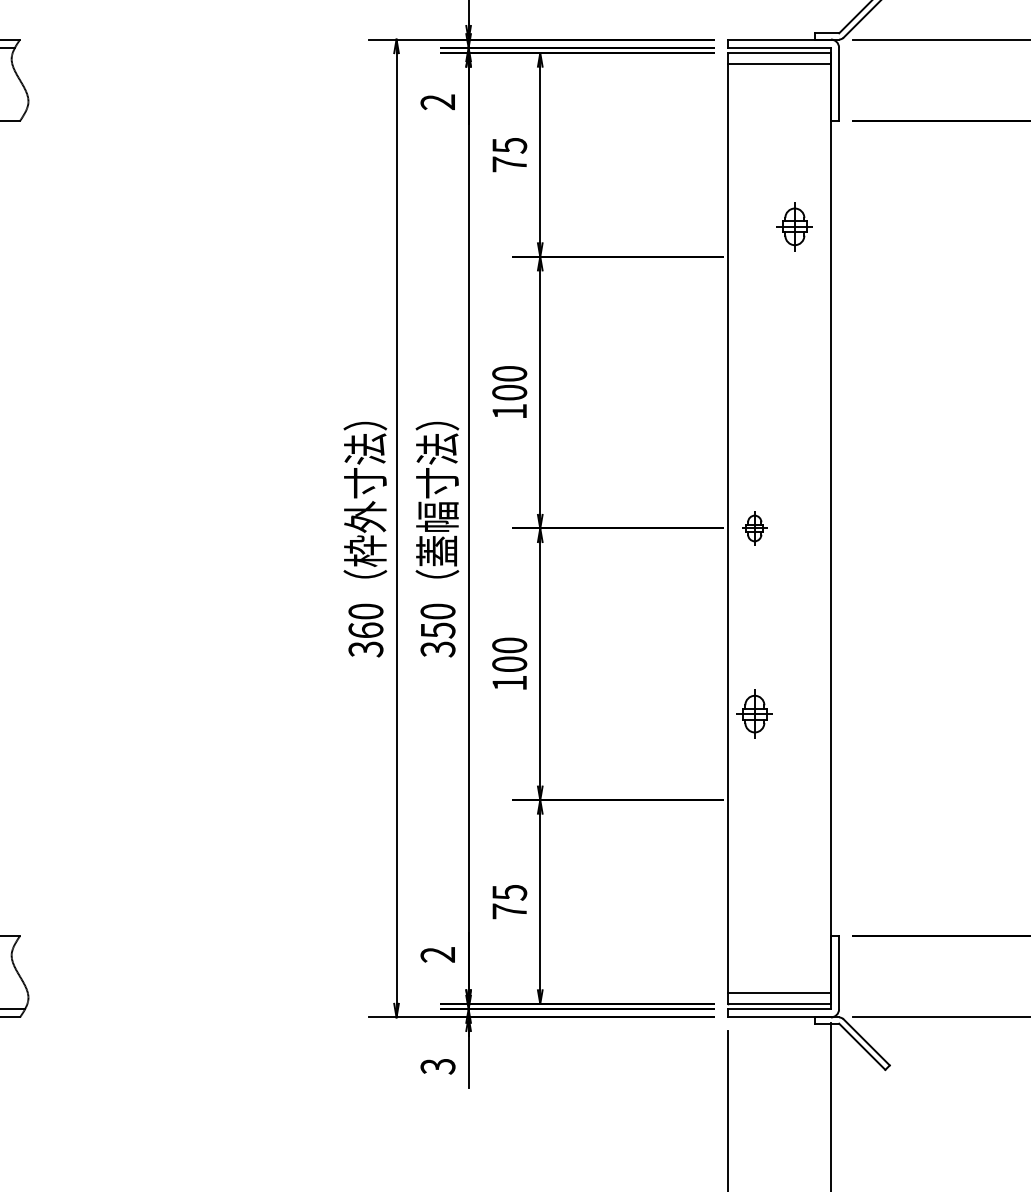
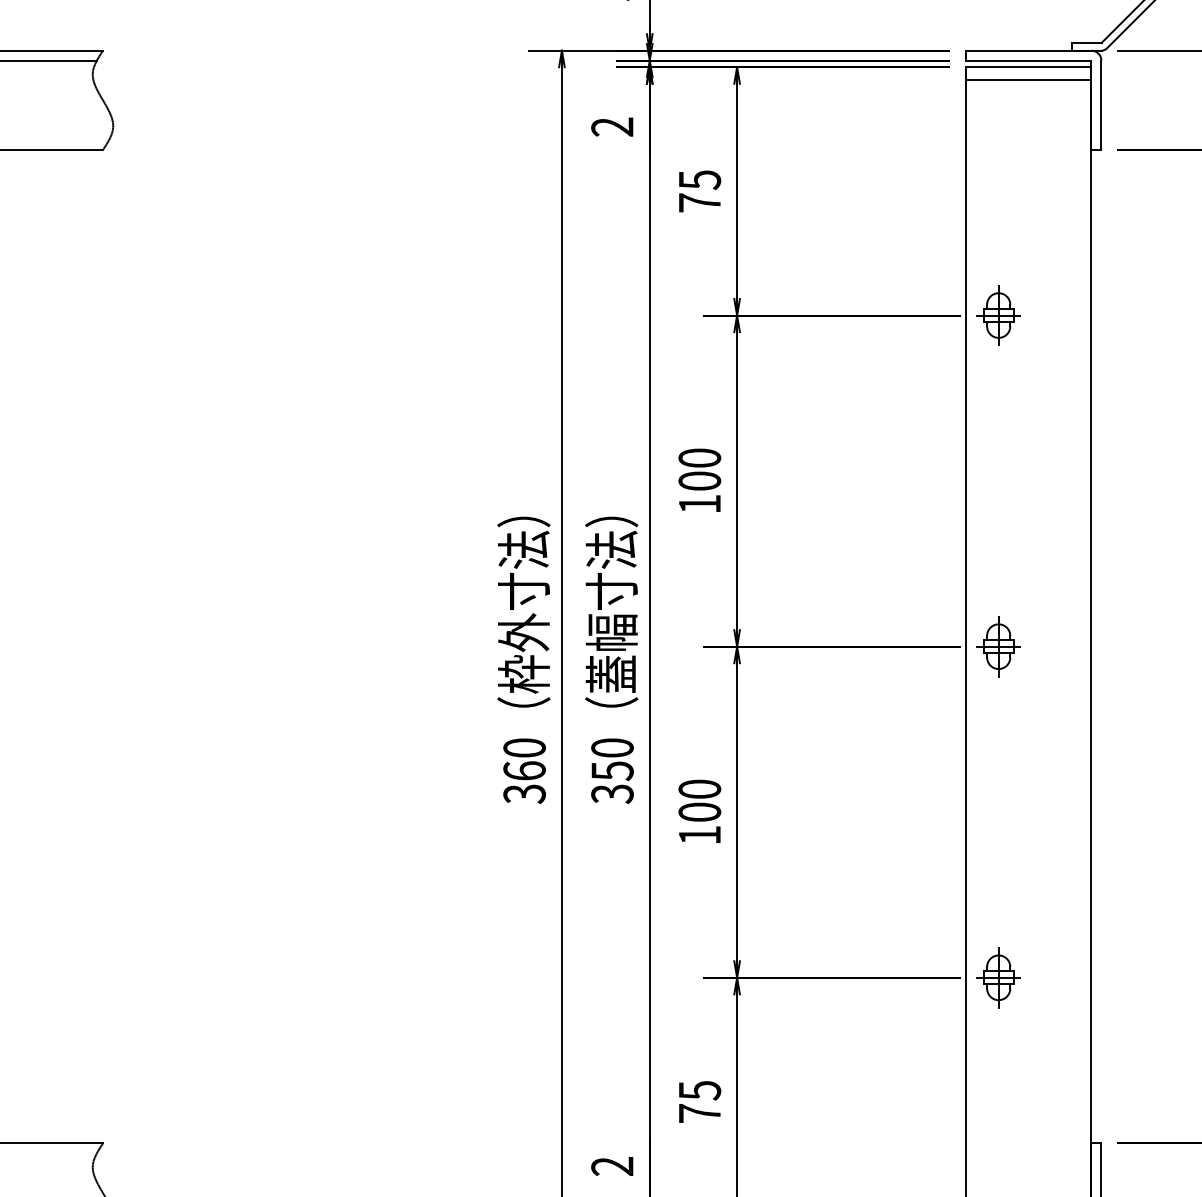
part: (794, 226) -> (998, 315), moved
part: (754, 528) -> (998, 646), size x1.43
part: (754, 713) -> (998, 977), moved

